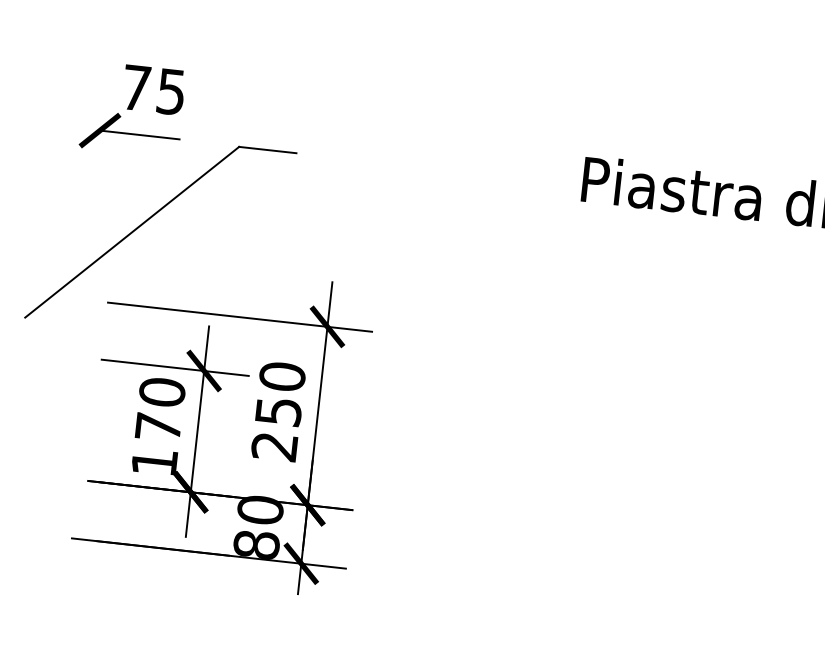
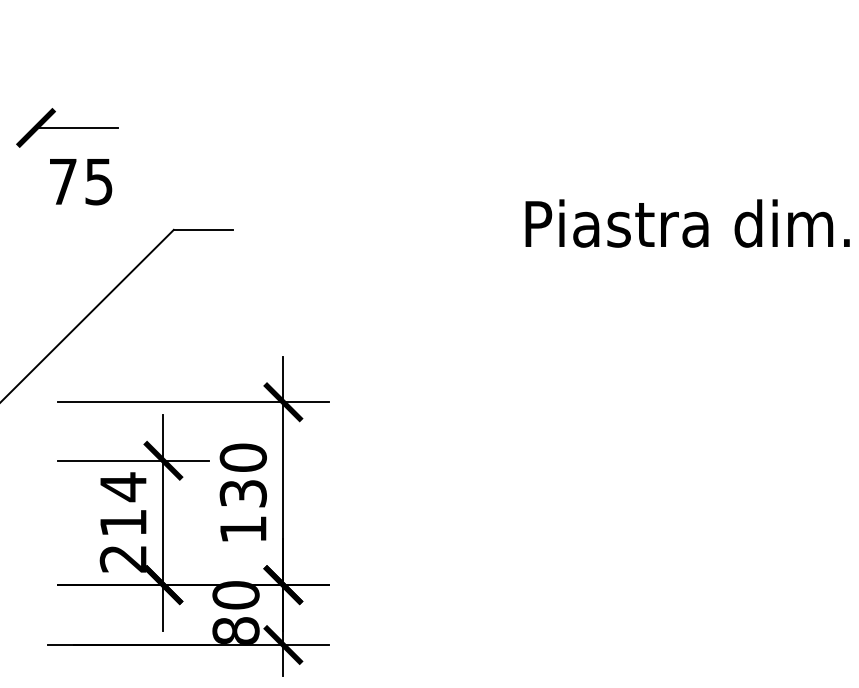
part: (130, 133) -> (67, 127), moved
text: (158, 426) -> (123, 522), 170 -> 214
text: (275, 429) -> (242, 511), 250 -> 130

